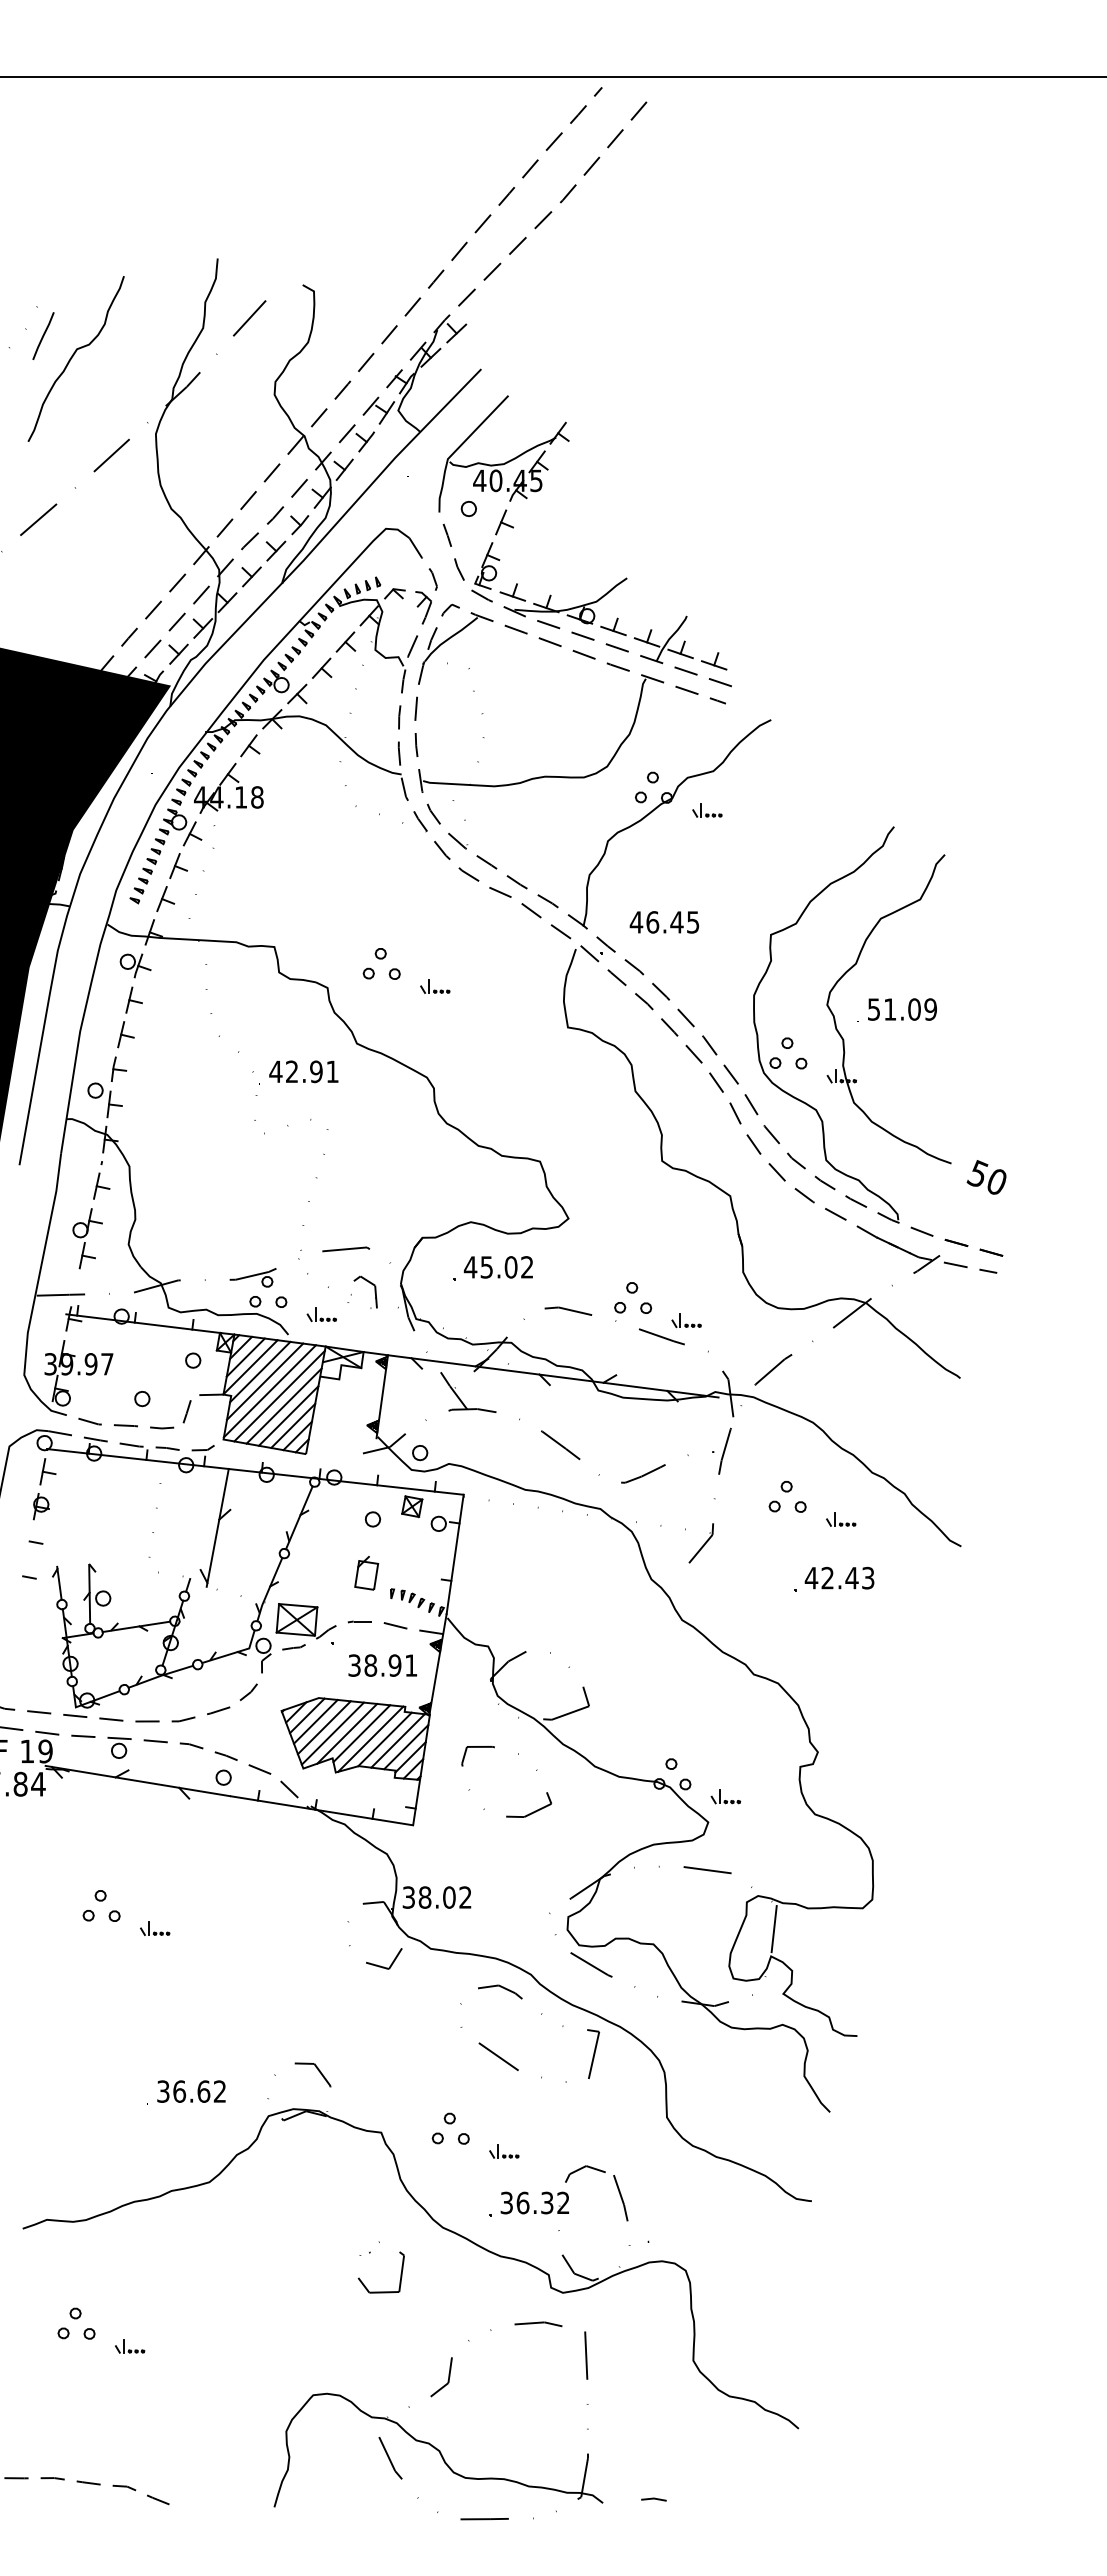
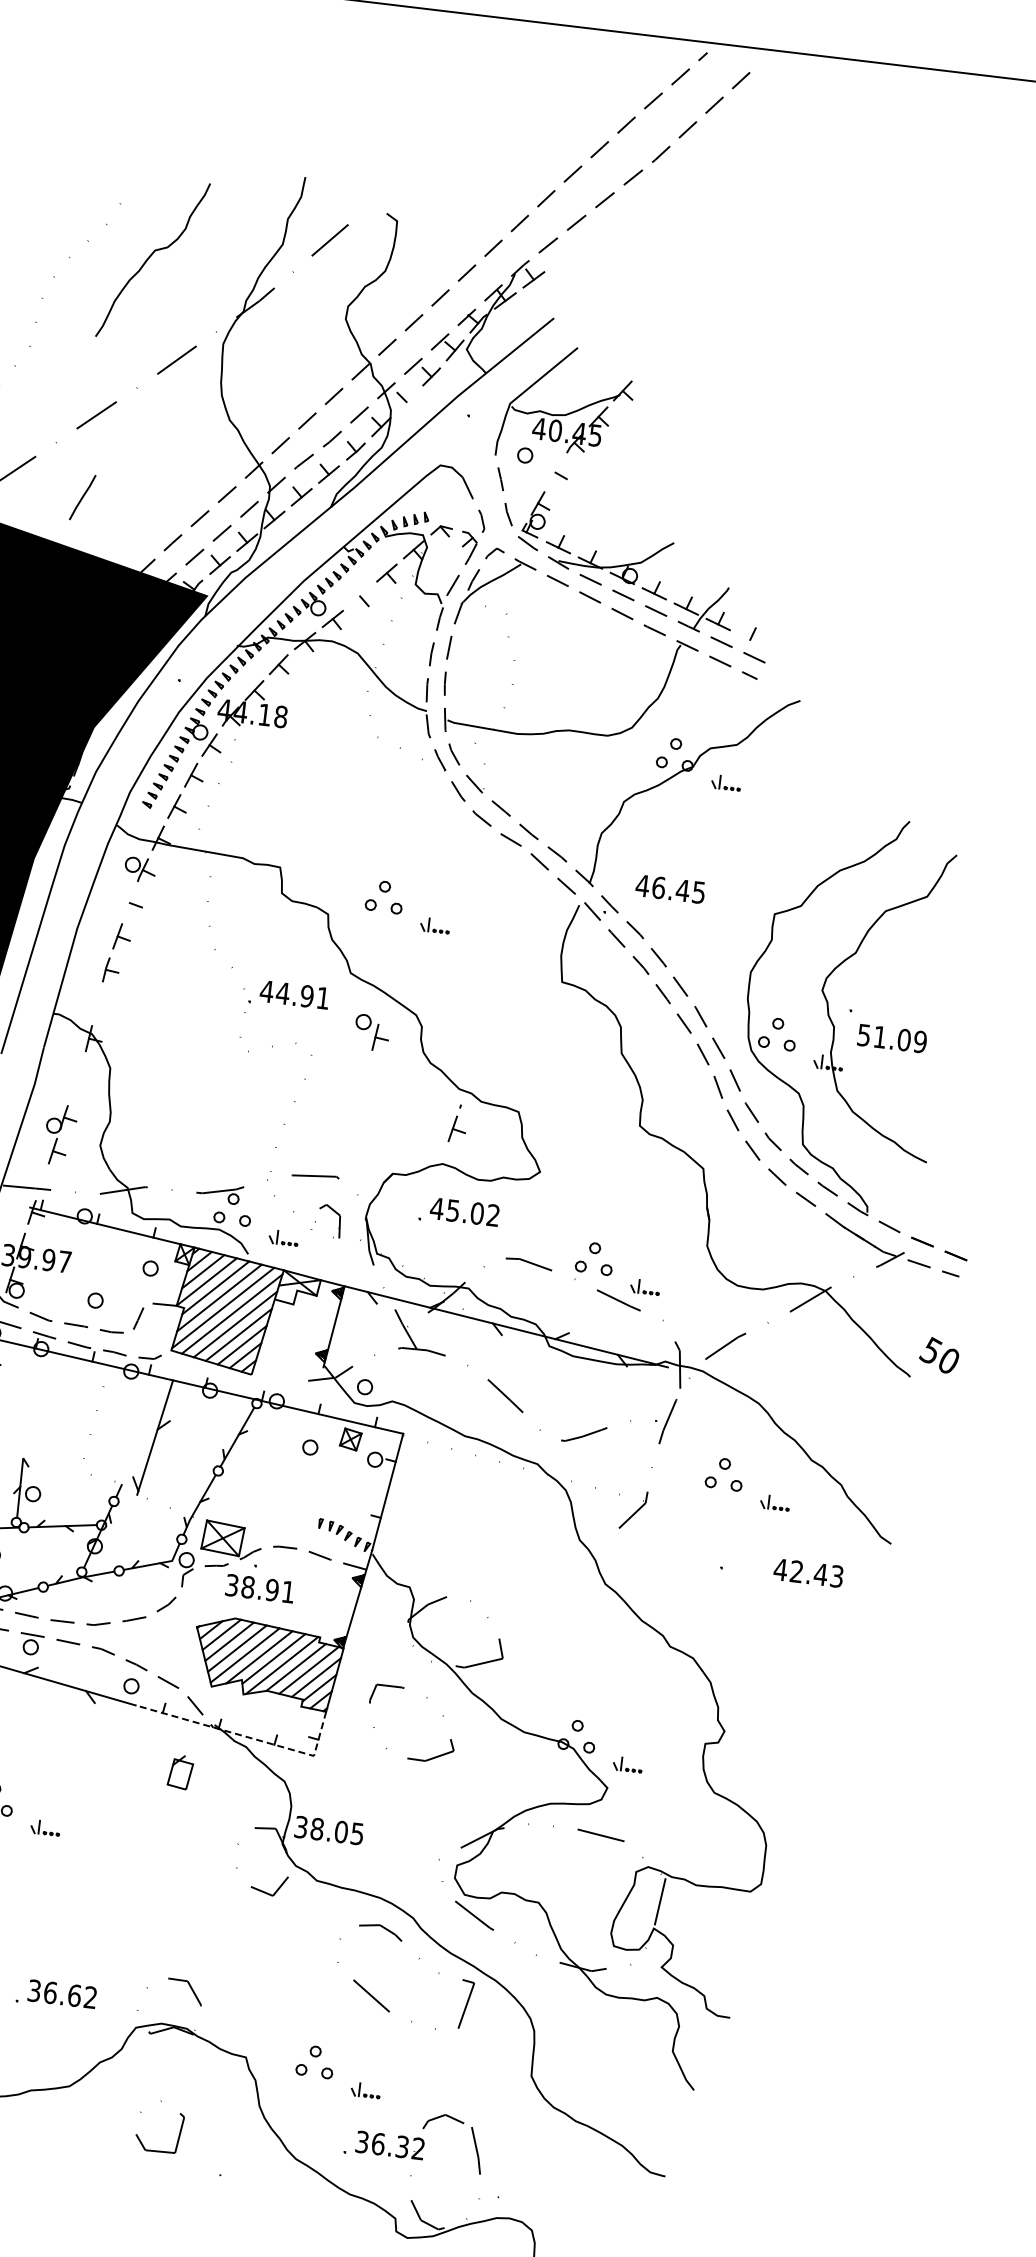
line: (43, 335) -> (82, 496), moved
line: (344, 469) -> (406, 401), removed
line: (501, 522) -> (555, 472), removed
line: (714, 665) -> (750, 640), removed
line: (321, 667) -> (360, 595), removed
line: (129, 999) -> (130, 902), removed
text: (902, 1009) -> (892, 1038), moved
text: (291, 1071) -> (282, 993), 42.91 -> 44.91
part: (104, 1100) -> (371, 1032), moved
text: (986, 1177) -> (939, 1355), moved
part: (101, 1180) -> (458, 1123), moved
part: (366, 1573) -> (180, 1772), moved
text: (839, 1577) -> (808, 1572), moved
text: (382, 1665) -> (259, 1588), moved
line: (344, 1814) -> (247, 1737), solid -> dashed
text: (465, 1897) -> (357, 1833), 38.02 -> 38.05
part: (400, 2273) -> (178, 2134), moved

